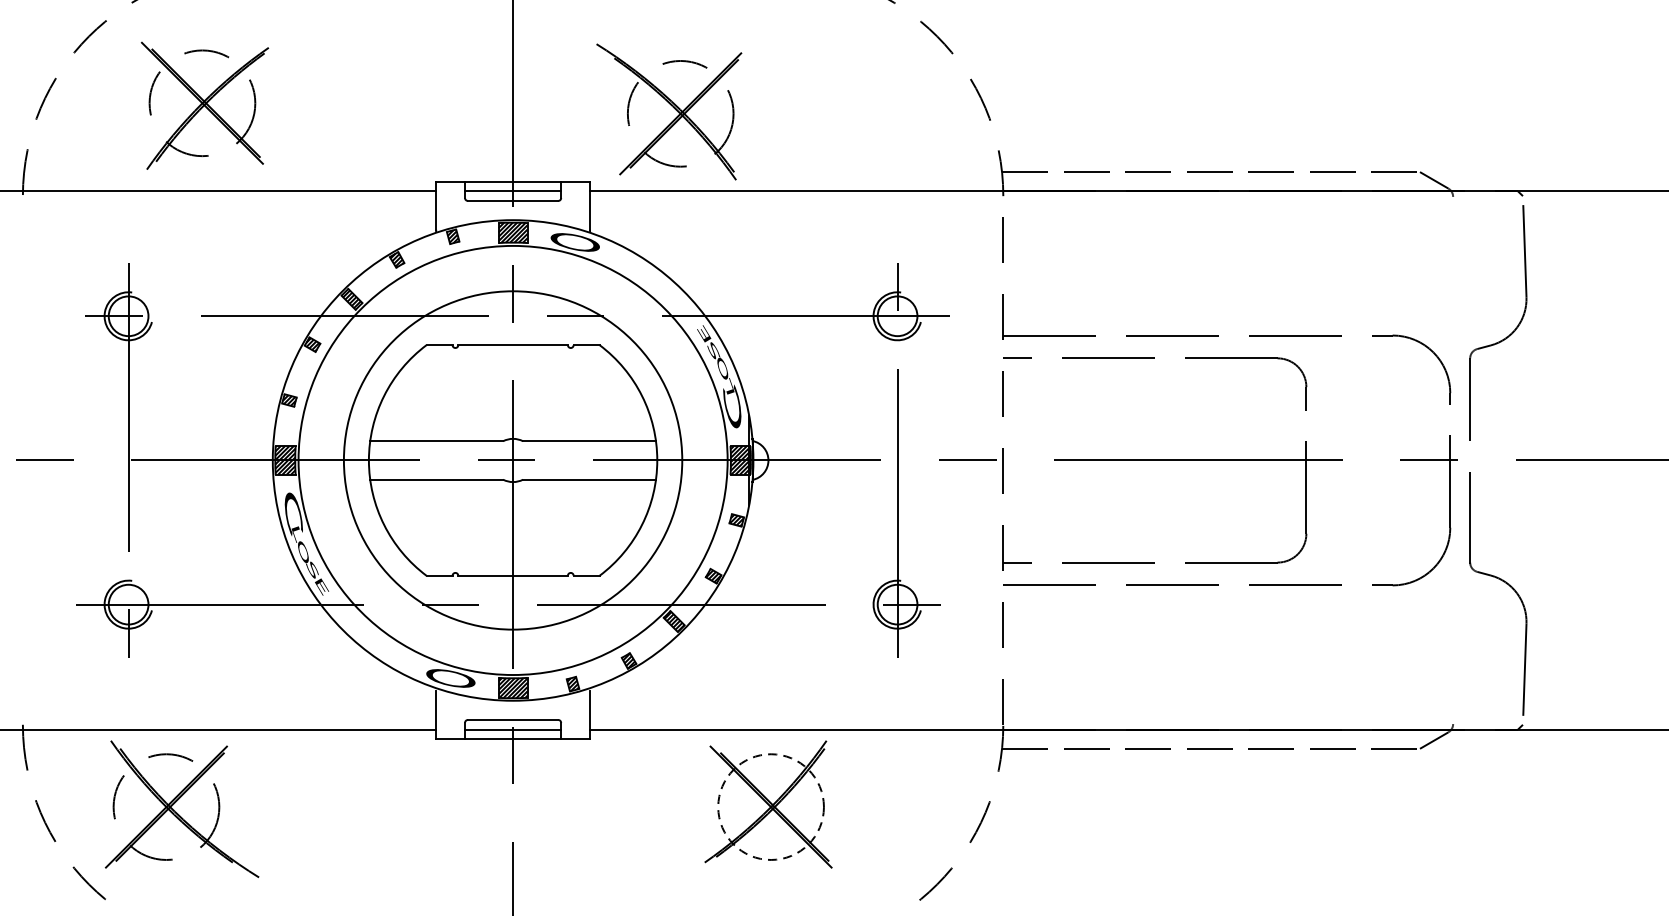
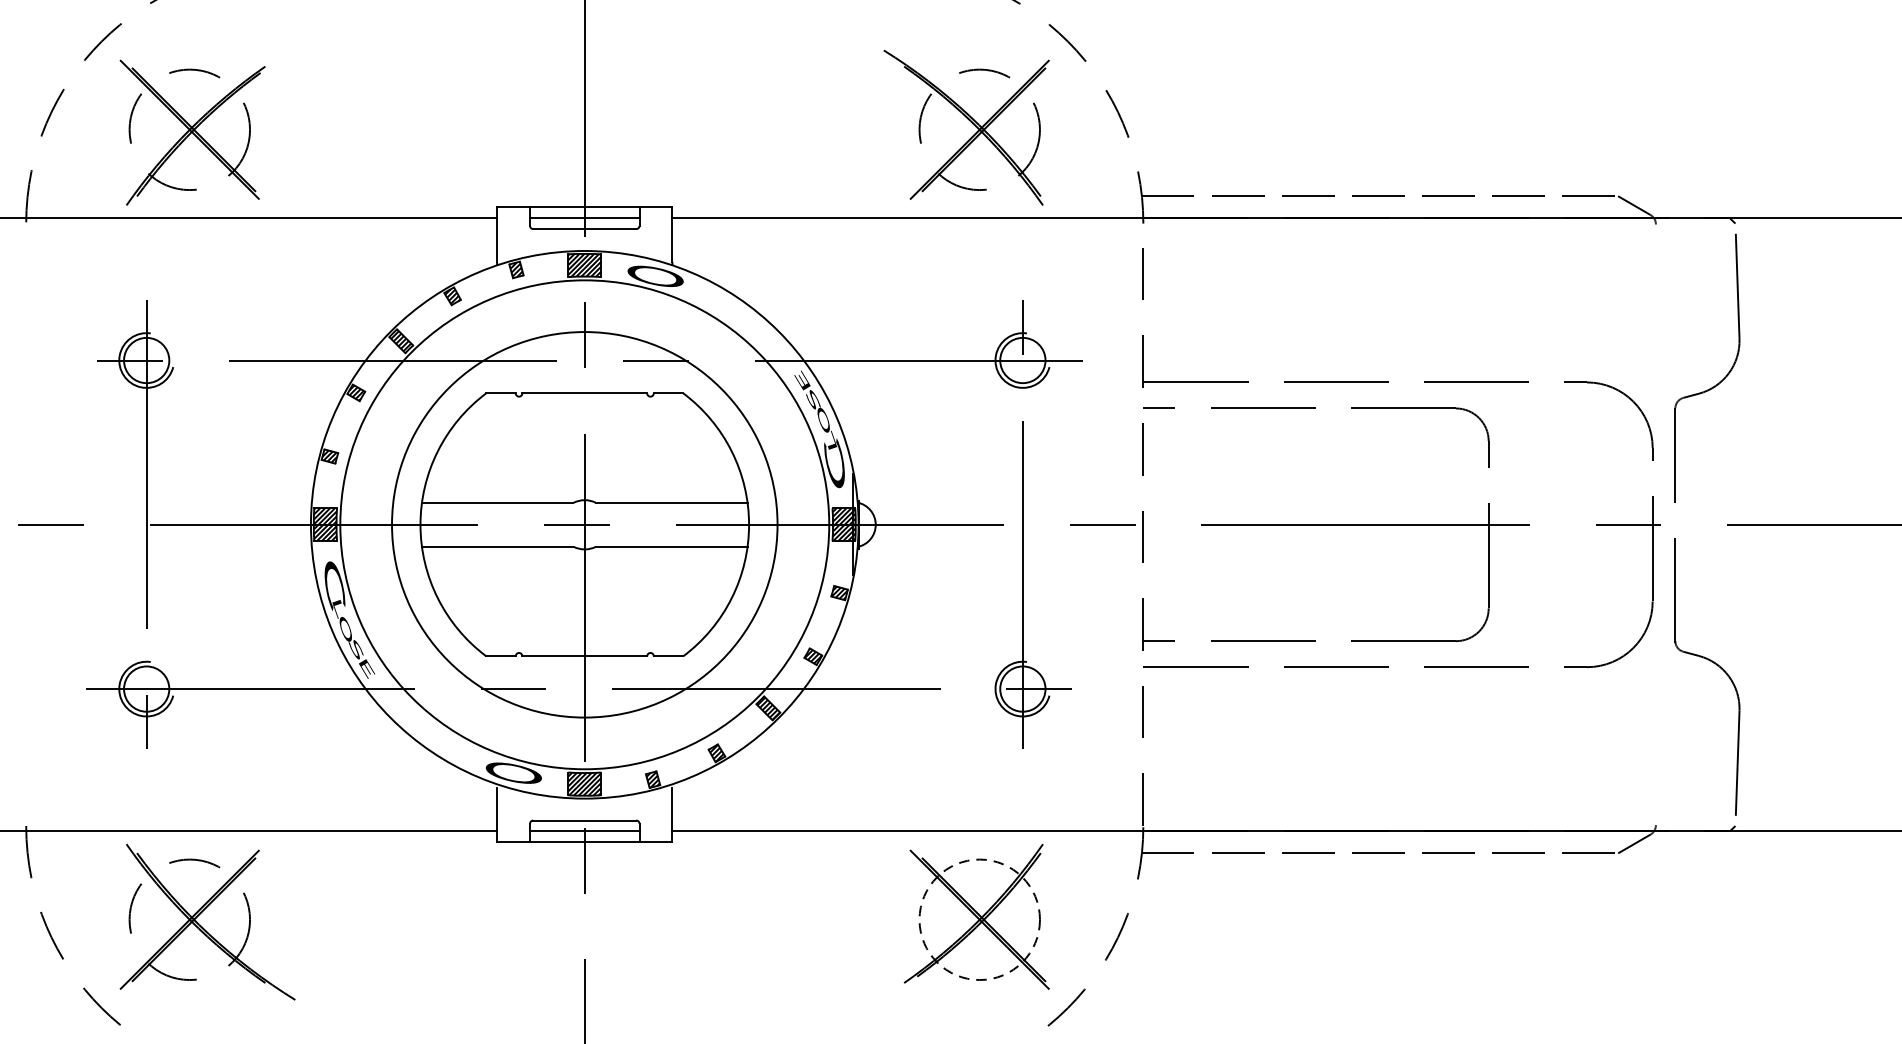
part: (204, 105) -> (192, 132), moved
part: (672, 107) -> (970, 122), moved
part: (768, 804) -> (976, 916), moved

